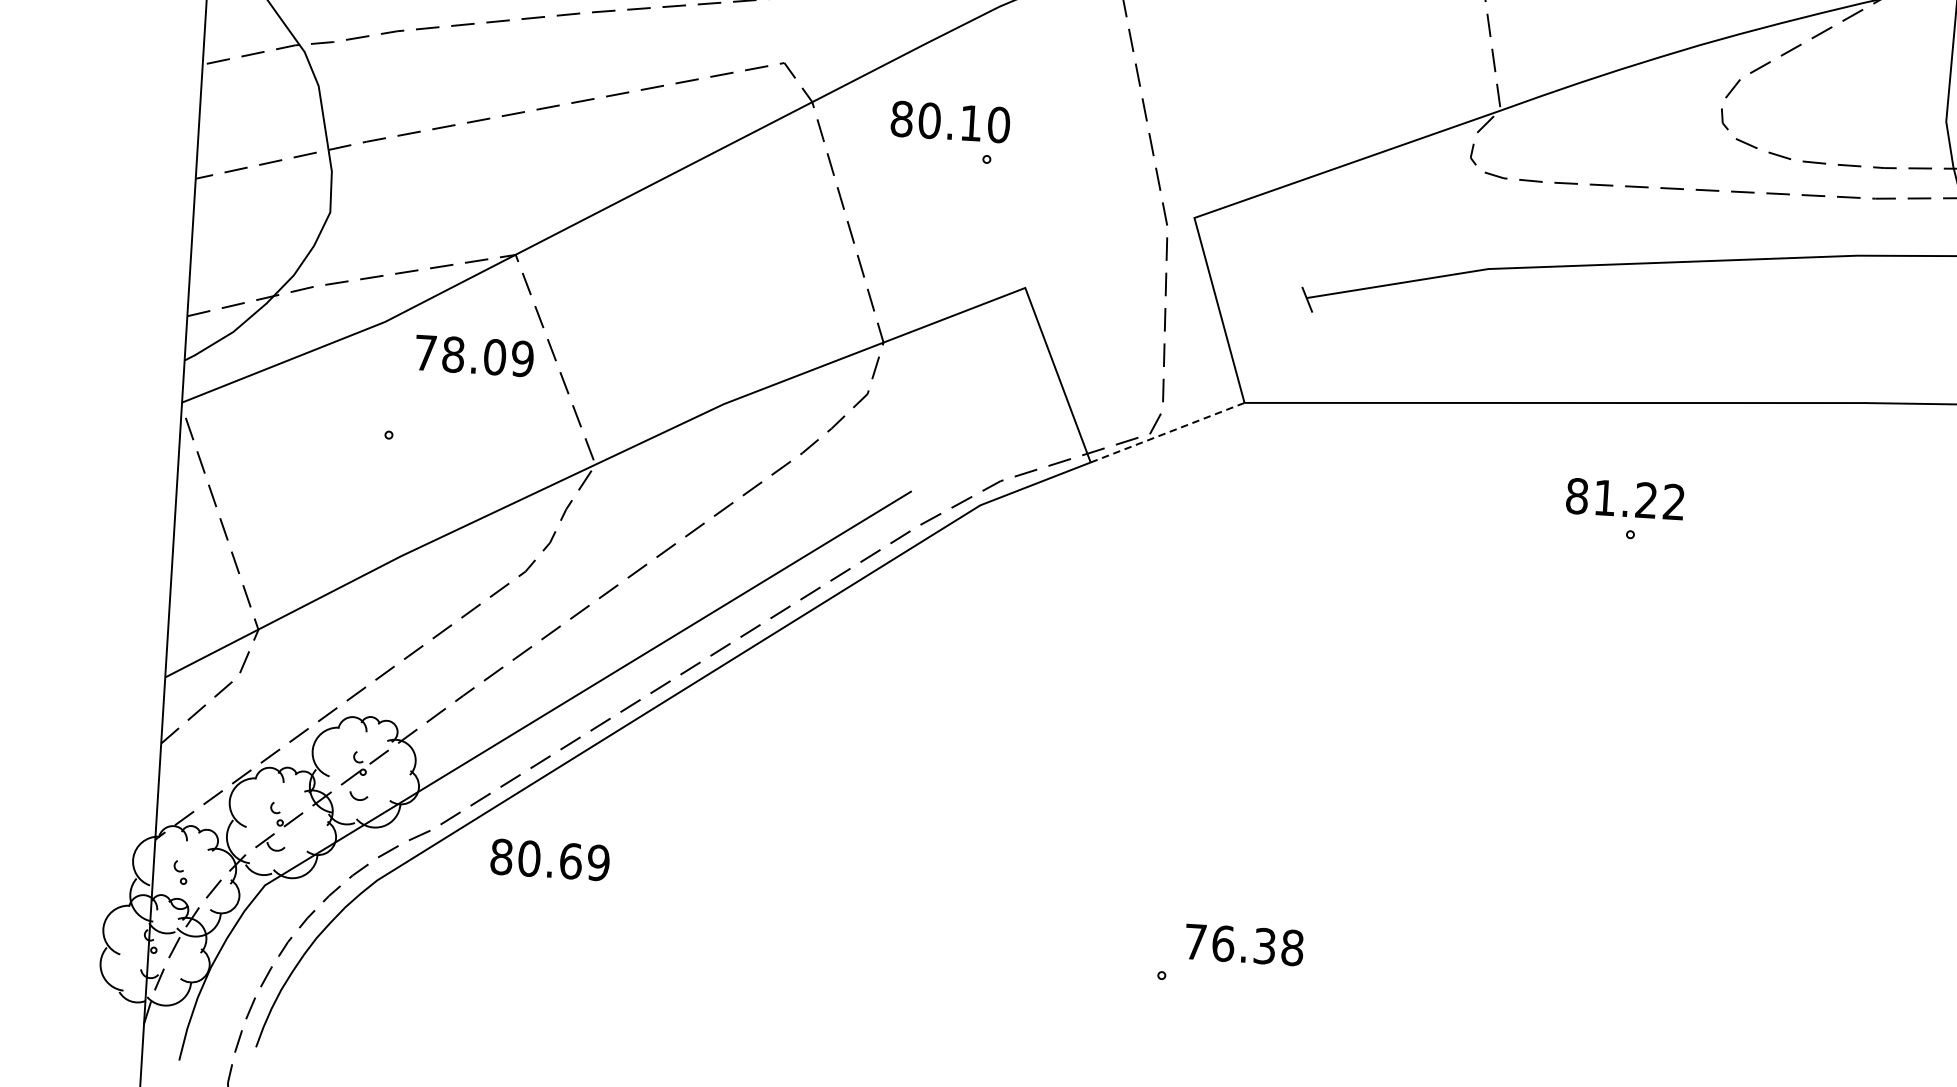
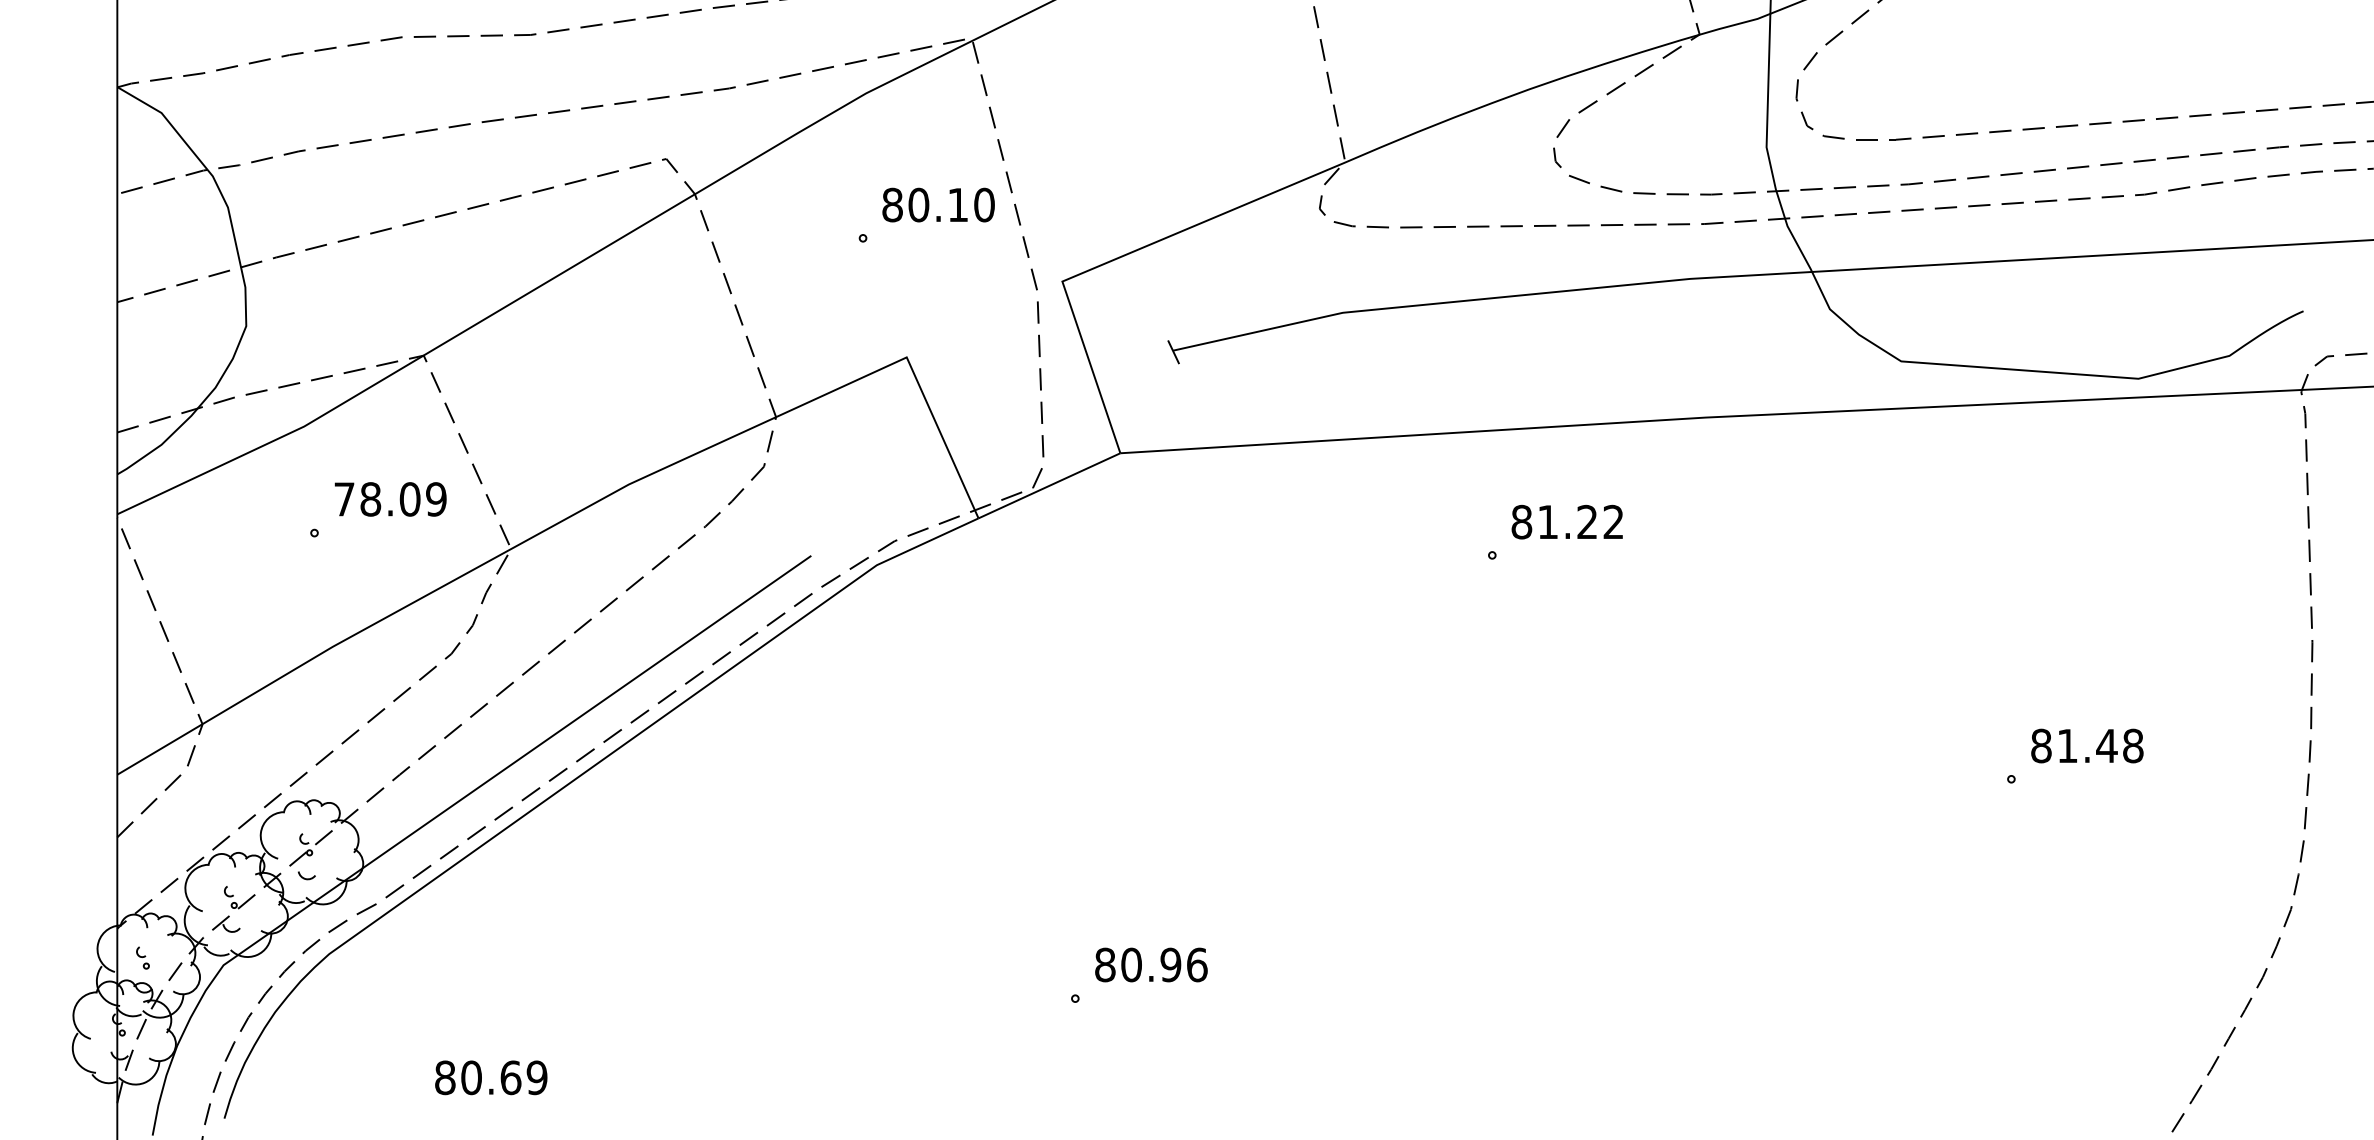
text: (950, 121) -> (938, 204), moved
text: (474, 356) -> (390, 499), moved
line: (1167, 432) -> (1049, 485), dashed -> solid
text: (1624, 498) -> (1566, 521), moved
text: (550, 859) -> (491, 1077), moved
text: (1244, 944) -> (1151, 964), 76.38 -> 80.96

